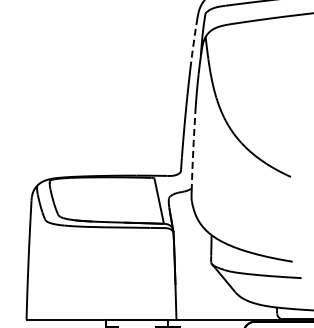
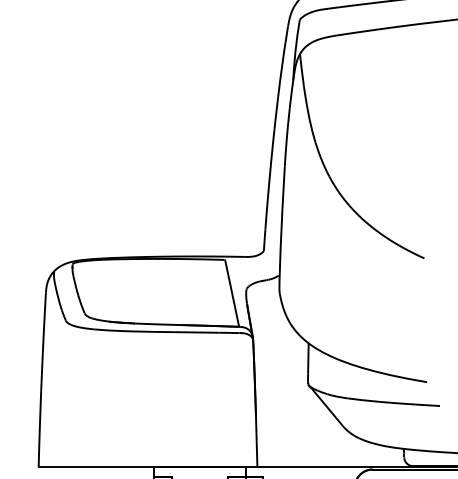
line: (193, 42) -> (282, 62), dashed -> solid
line: (193, 152) -> (282, 222), dashed -> solid

